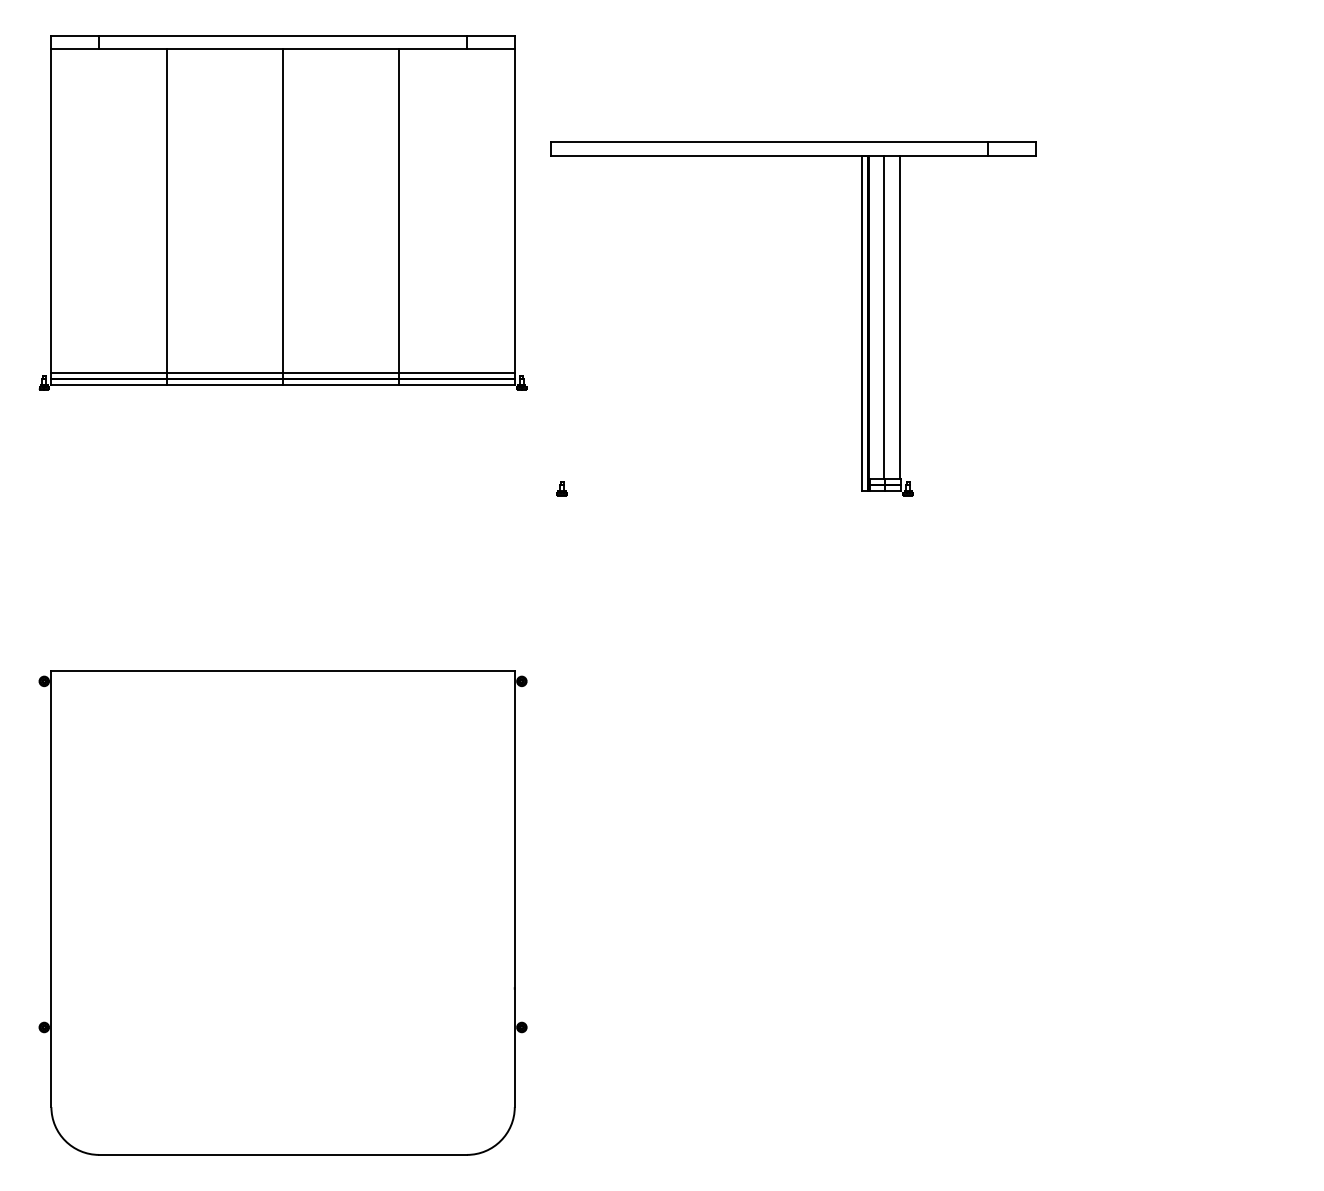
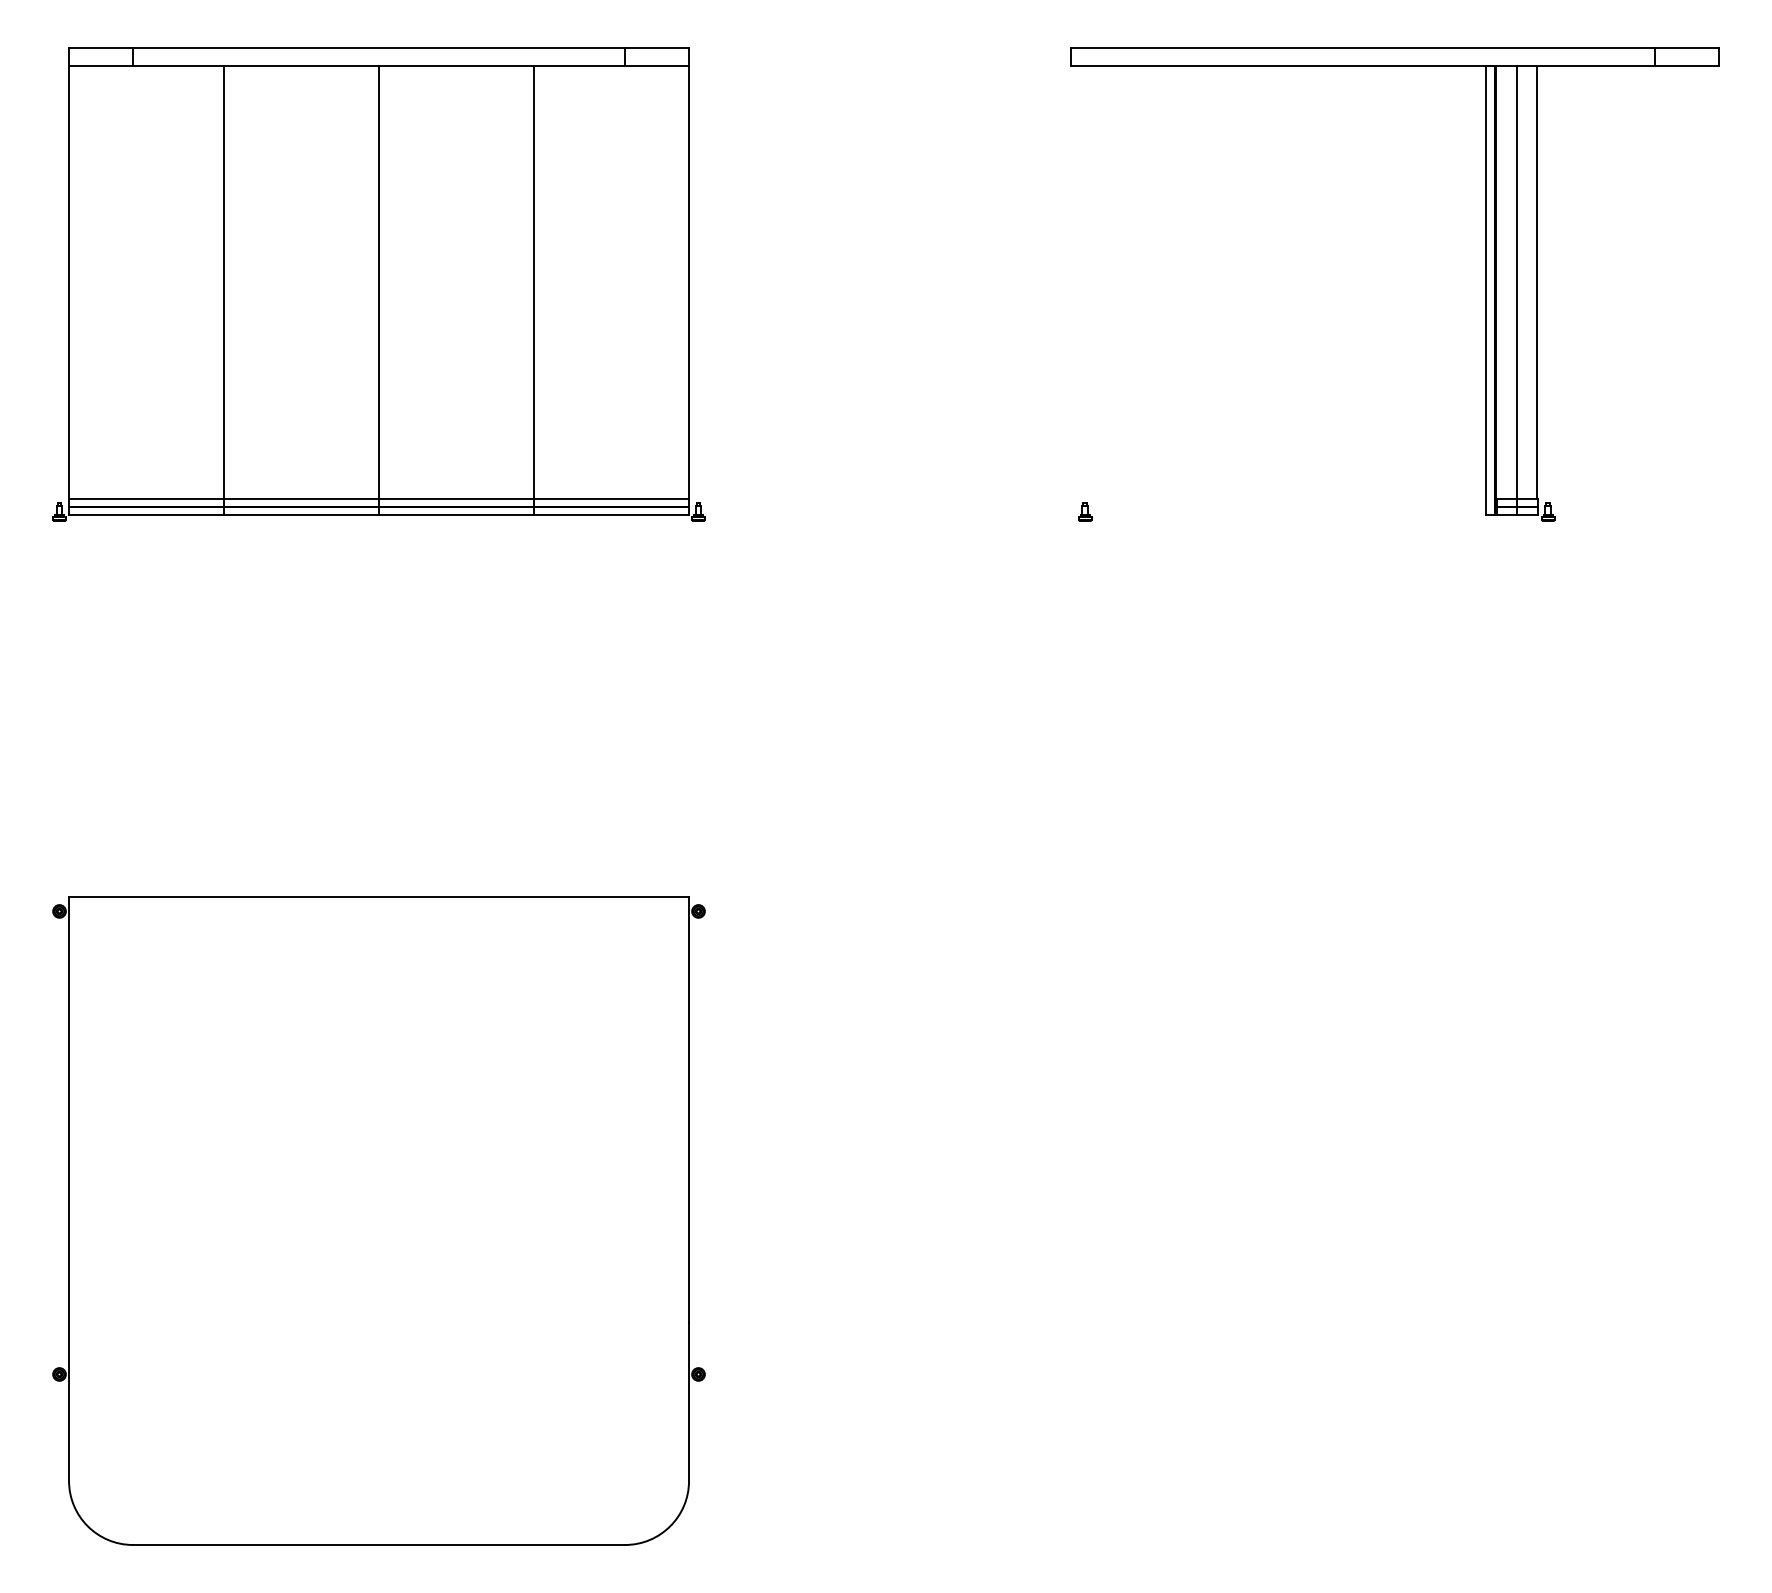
part: (861, 318) -> (1485, 284), moved

